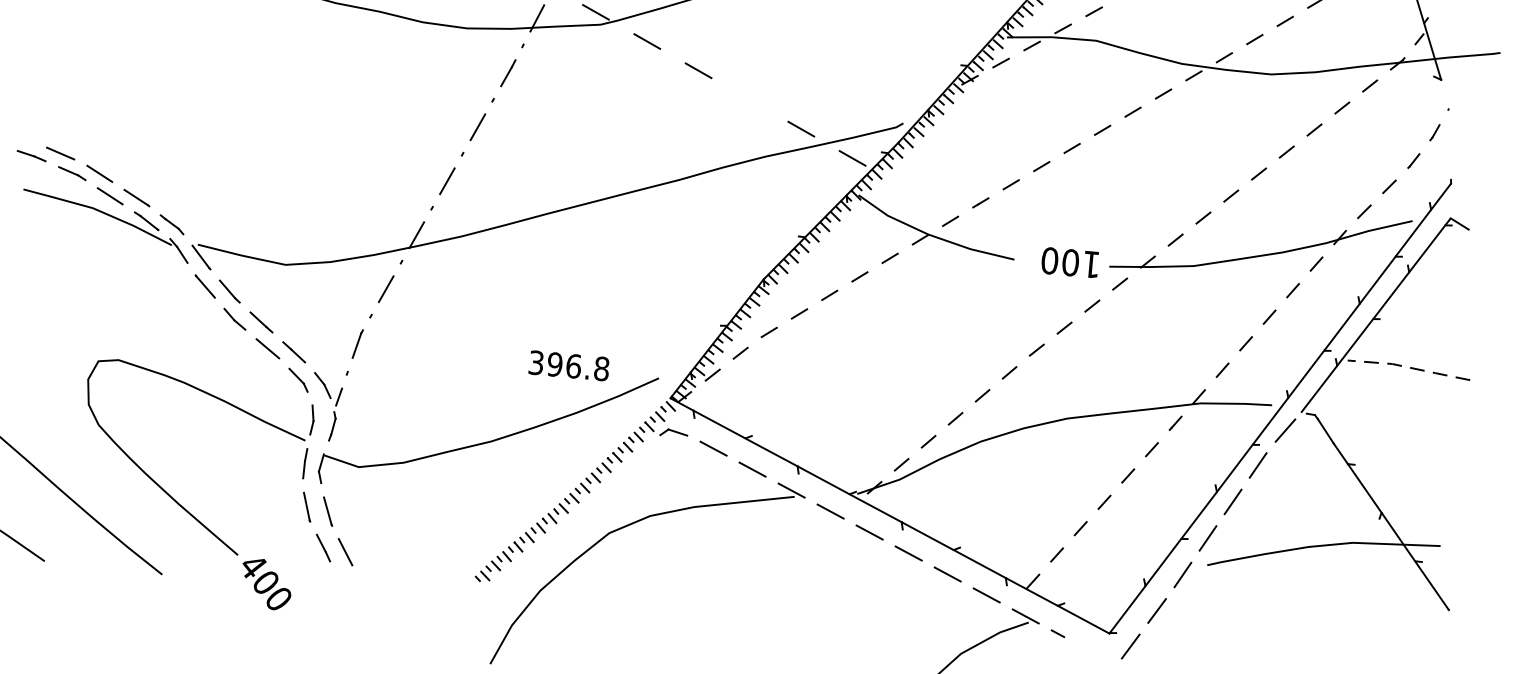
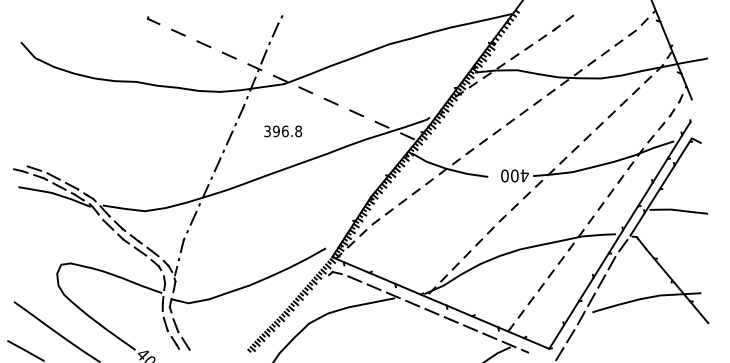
line: (749, 100) -> (356, 113), added
line: (1449, 108) -> (686, 86), added
text: (1091, 263) -> (524, 175), 100 -> 400
text: (567, 365) -> (282, 131), moved
line: (1408, 367) -> (678, 210), dashed -> solid

